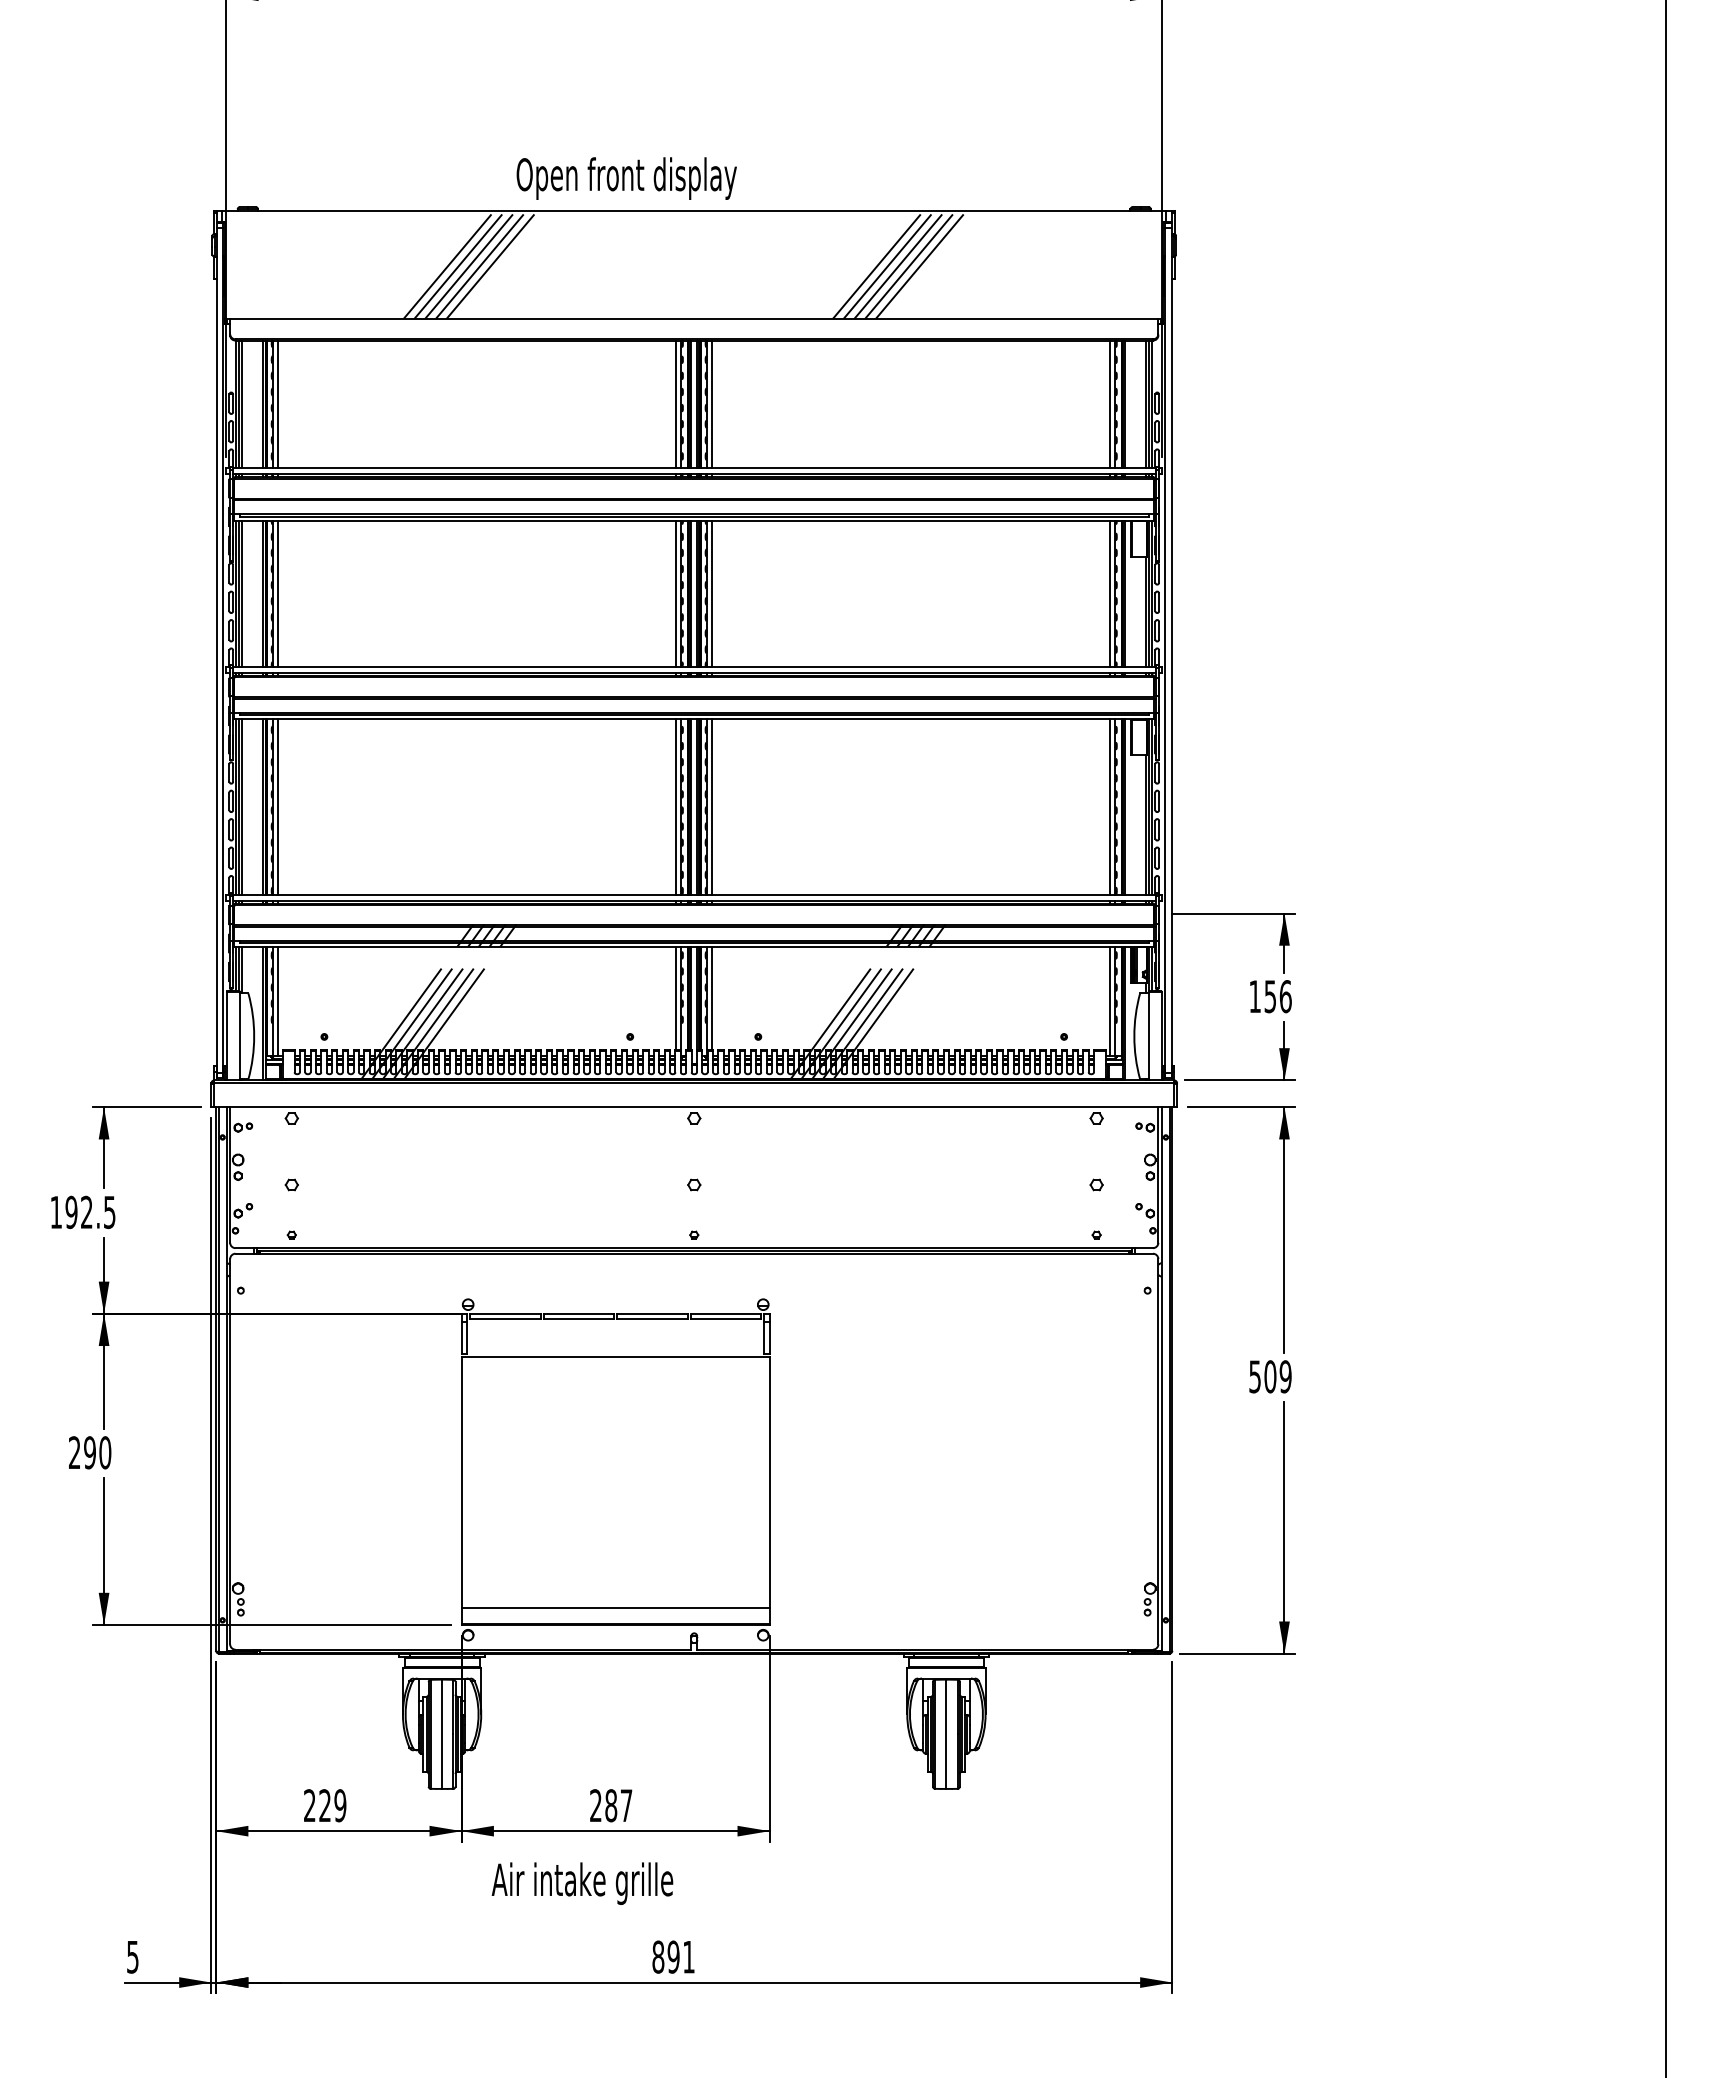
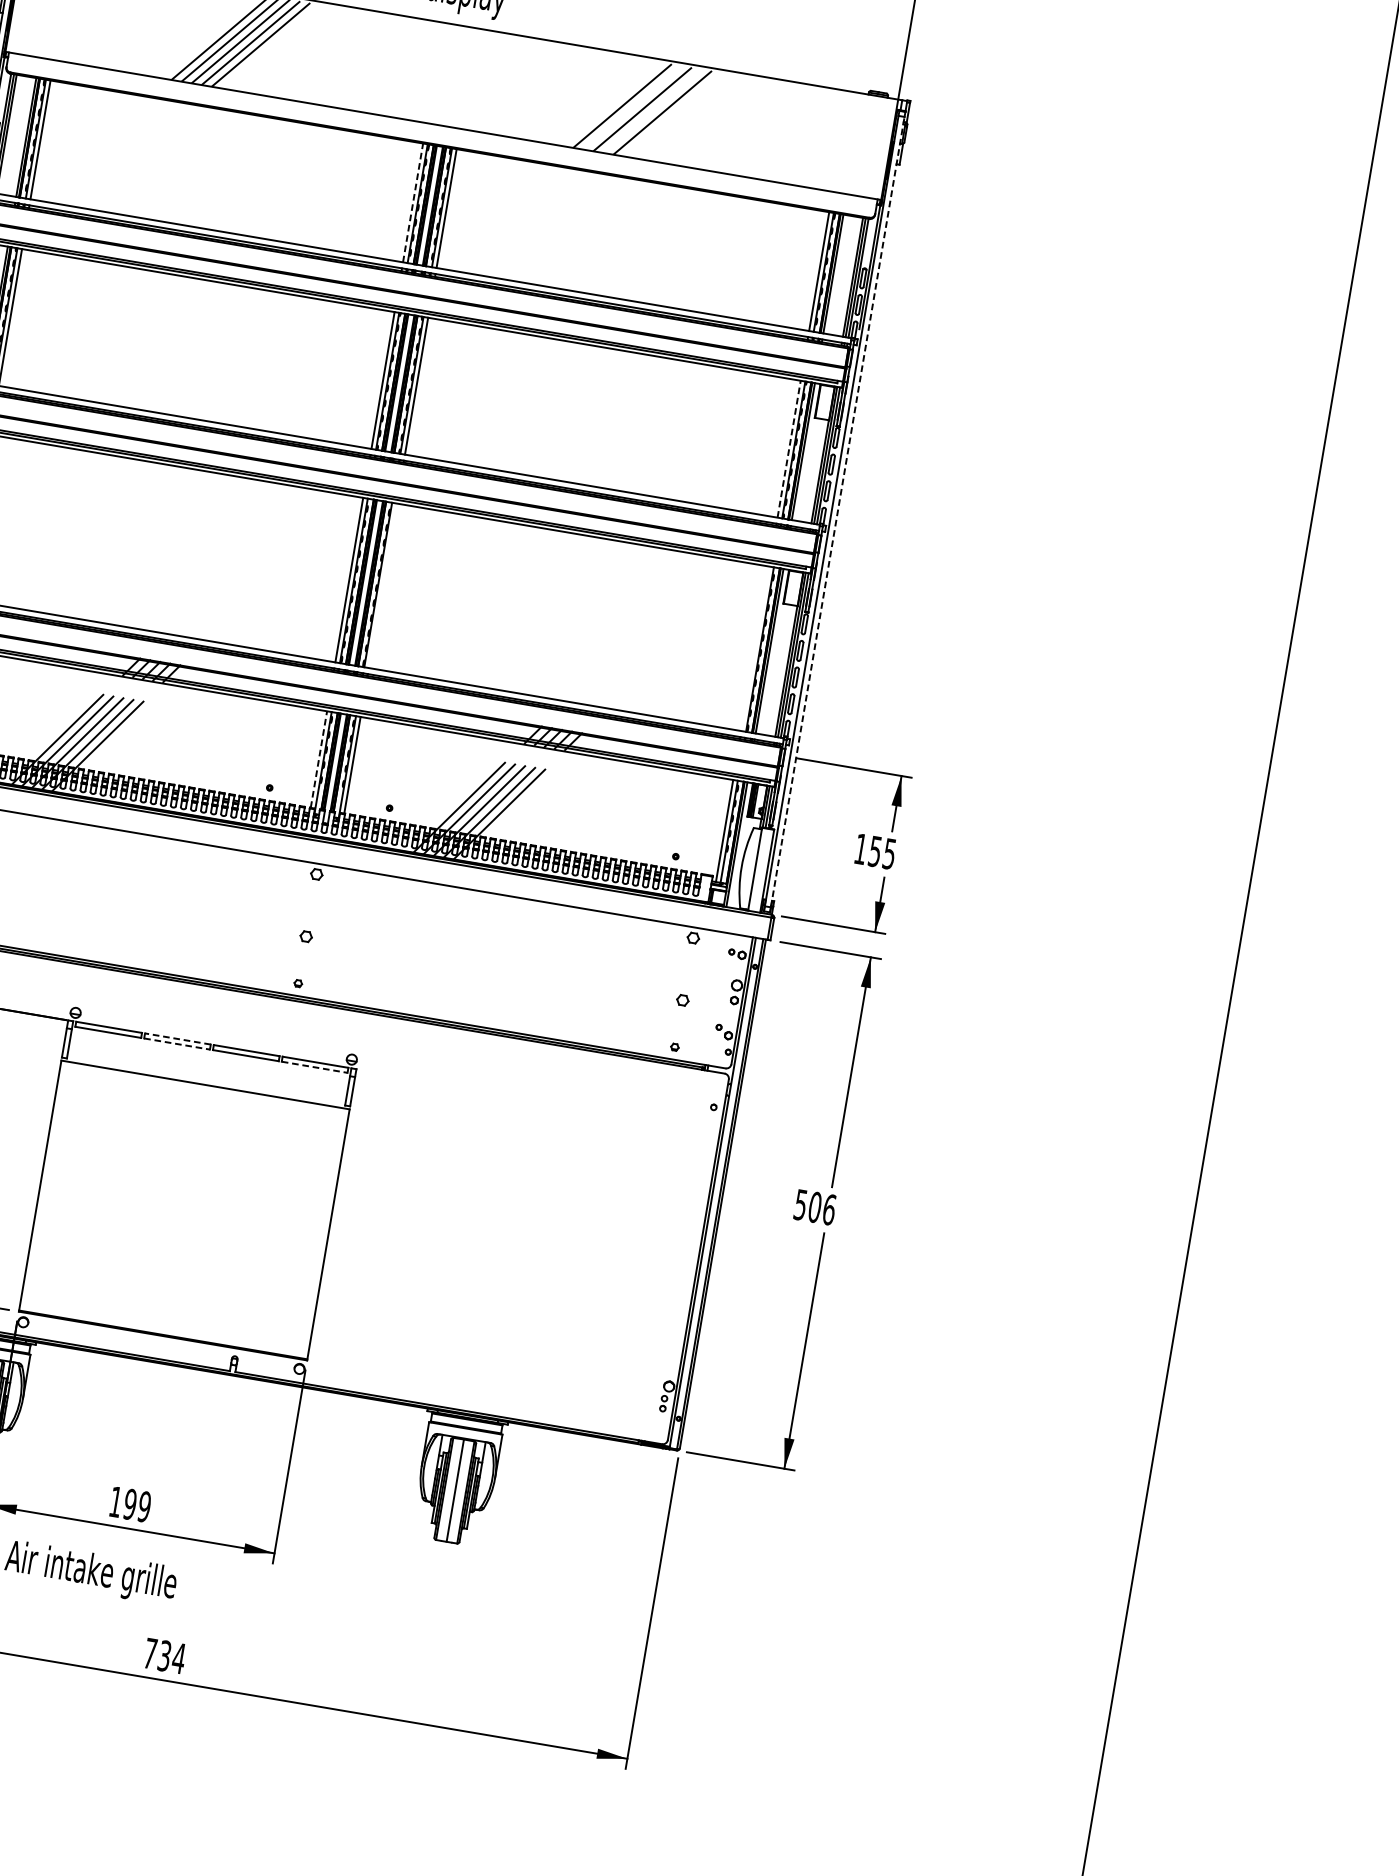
line: (888, 264) -> (633, 105), removed
line: (910, 264) -> (654, 109), removed
line: (676, 403) -> (413, 202), solid -> dashed
line: (1110, 593) -> (789, 448), solid -> dashed
line: (1171, 650) -> (837, 511), solid -> dashed
line: (712, 806) -> (383, 585), removed
line: (1110, 806) -> (755, 648), removed
text: (1285, 996) -> (889, 853), 156 -> 155
line: (676, 998) -> (319, 759), solid -> dashed
line: (578, 1313) -> (177, 1038), solid -> dashed
line: (579, 1319) -> (177, 1044), solid -> dashed
line: (726, 1319) -> (315, 1067), solid -> dashed
text: (1285, 1376) -> (829, 1209), 509 -> 506
line: (615, 1607) -> (165, 1319), removed
text: (611, 1805) -> (130, 1504), 287 -> 199
text: (673, 1956) -> (164, 1655), 891 -> 734

